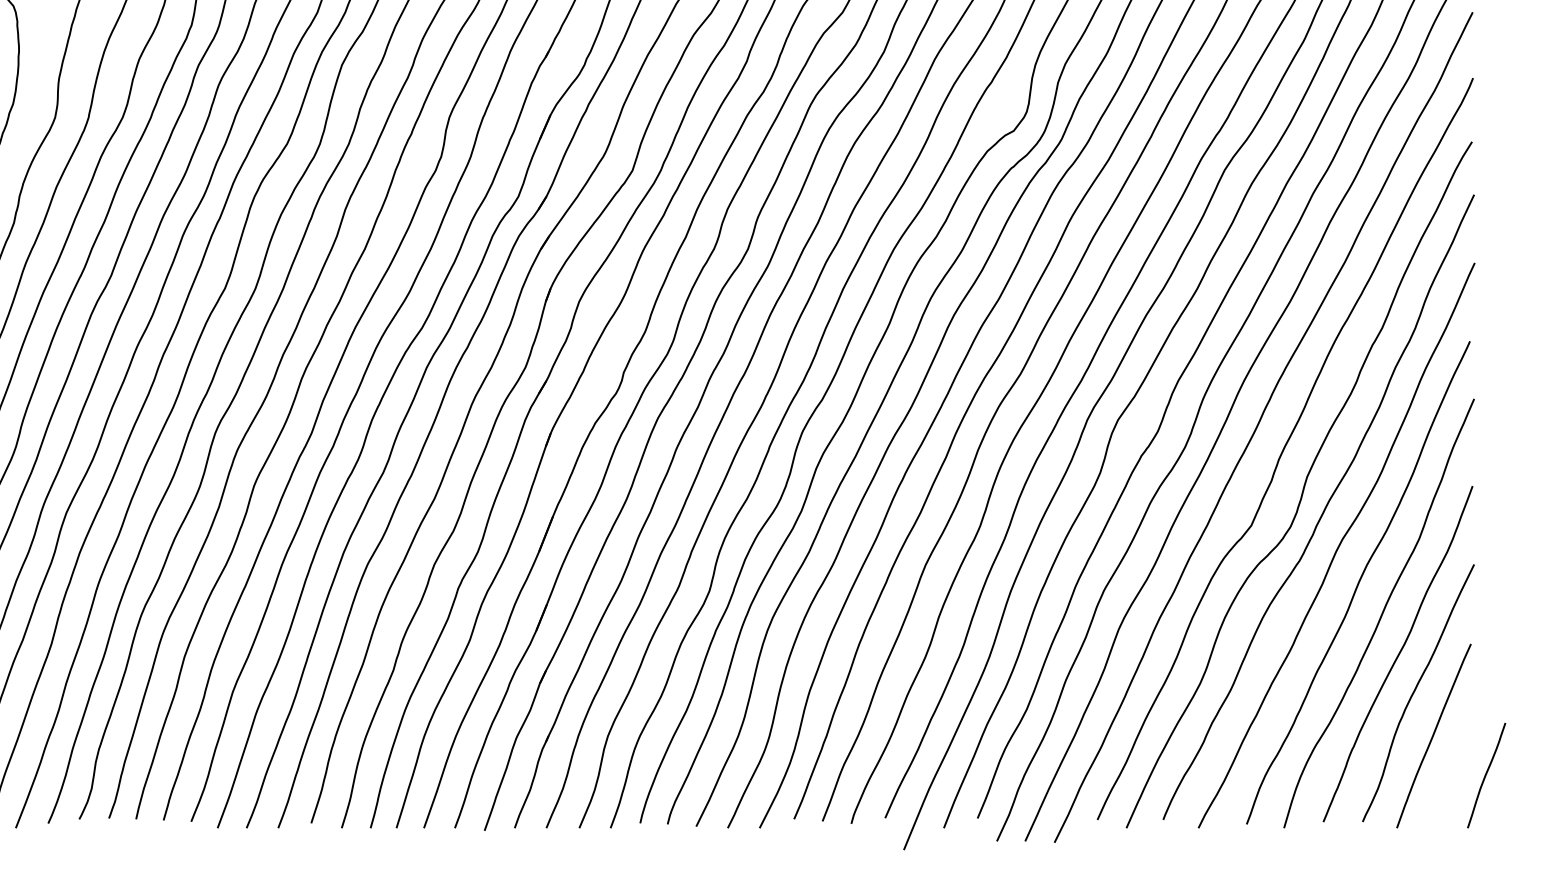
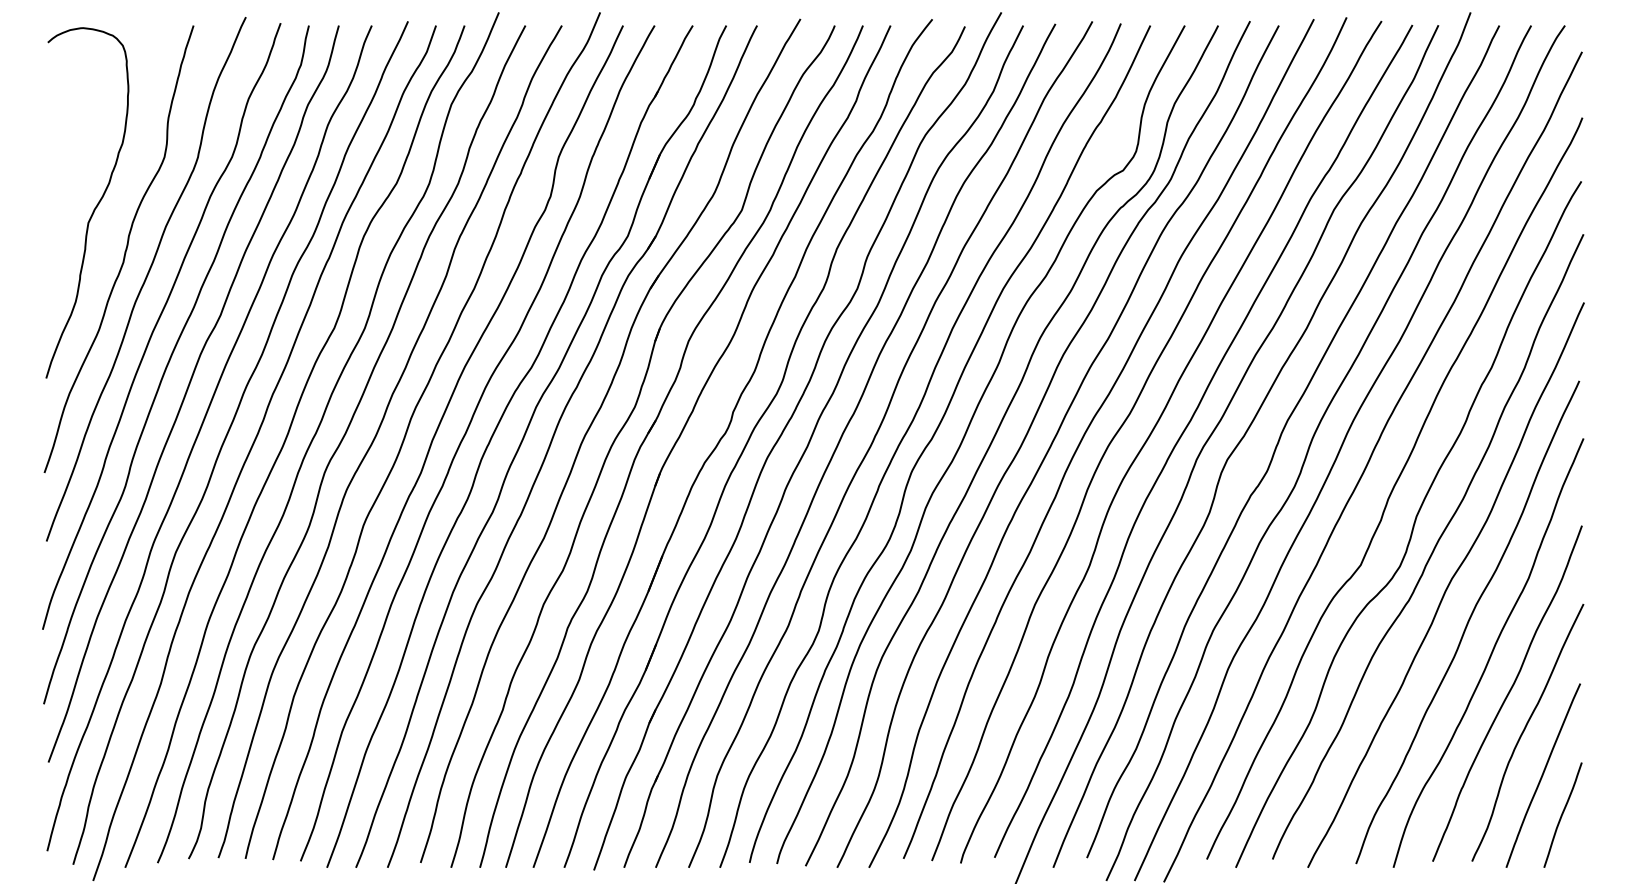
curve: (1486, 774) -> (1562, 814), moved

